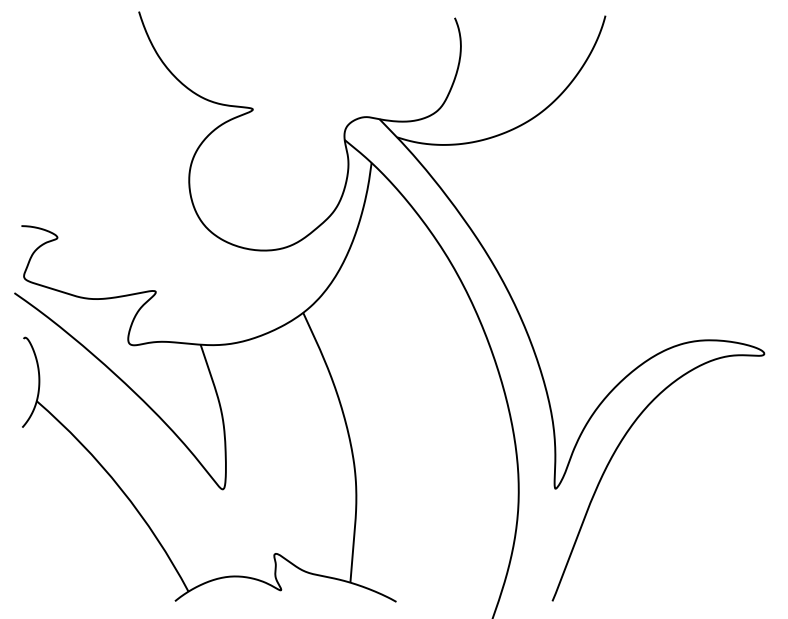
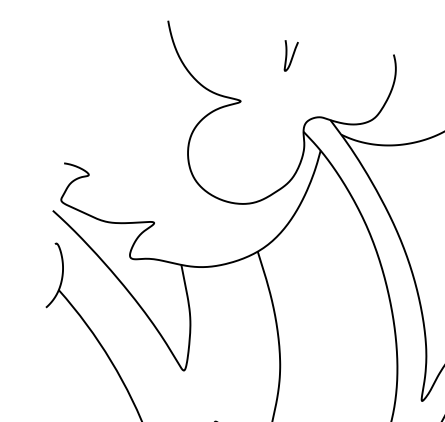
curve: (315, 38) -> (292, 56), added

